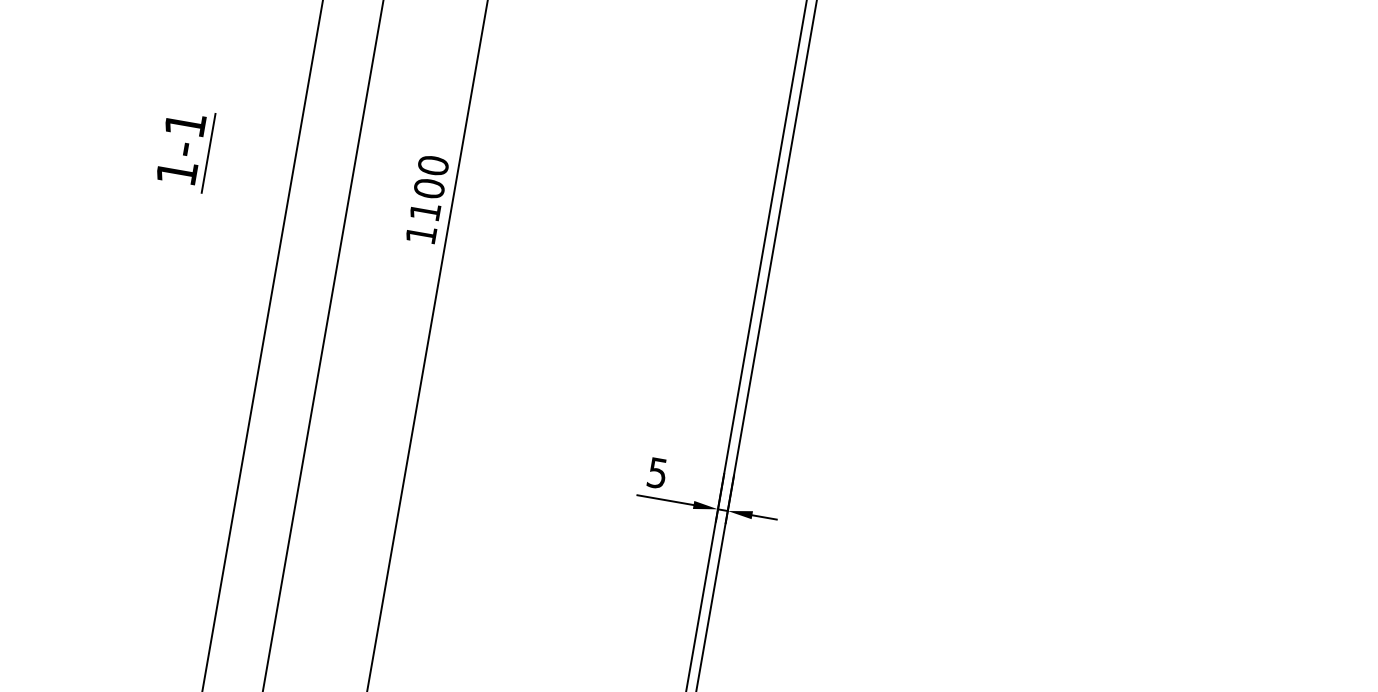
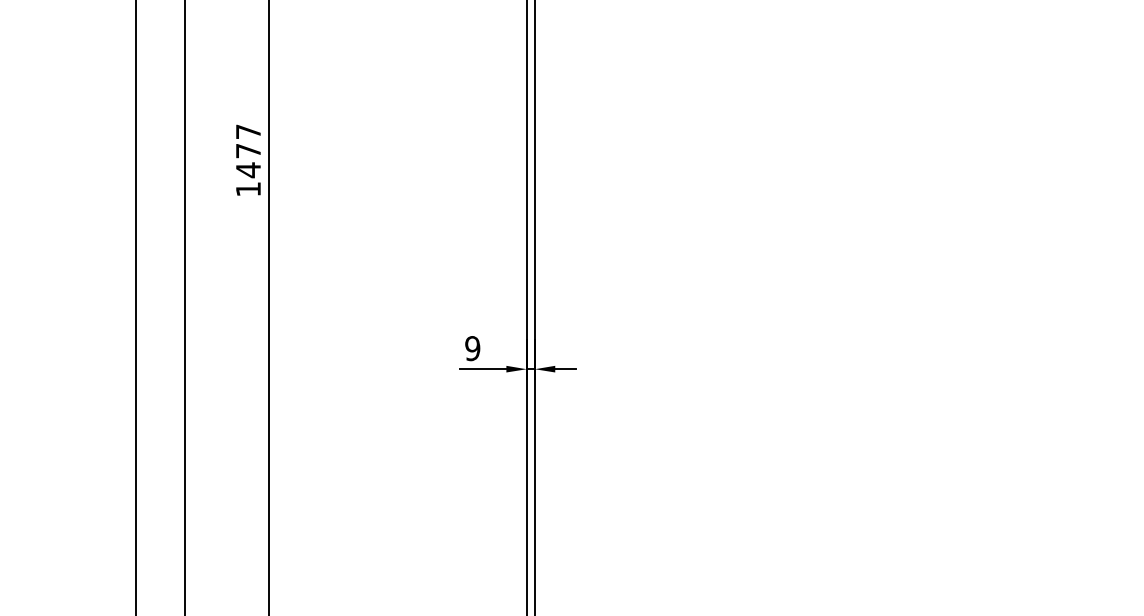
part: (184, 149) -> (45, 153), removed
text: (429, 189) -> (248, 151), 1100 -> 1477
text: (657, 473) -> (472, 348), 5 -> 9

